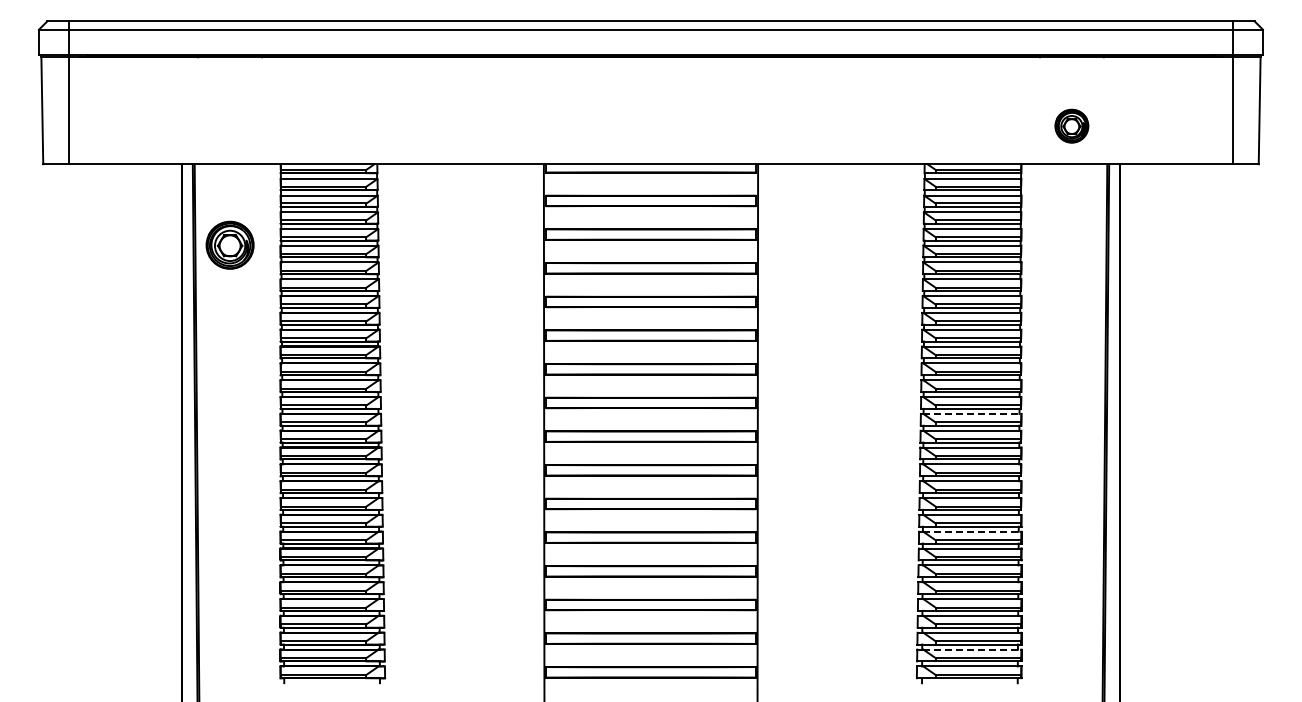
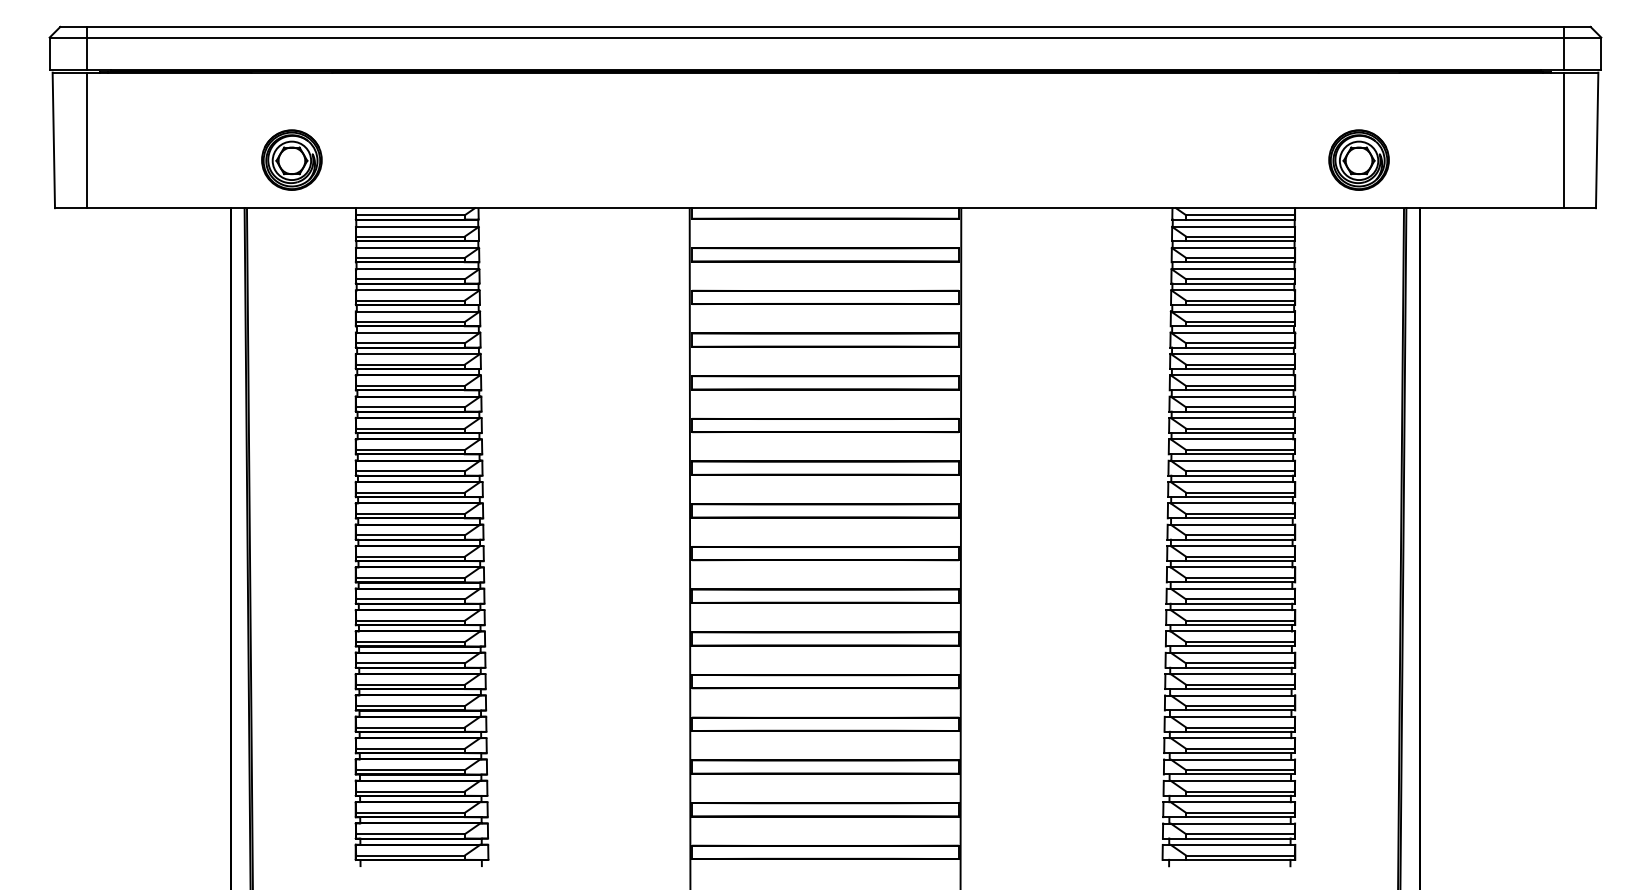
part: (1071, 125) -> (1358, 159), size x1.43
part: (229, 244) -> (291, 159), moved
line: (972, 413) -> (1233, 524), dashed -> solid
line: (972, 531) -> (1233, 673), dashed -> solid
line: (972, 649) -> (1233, 823), dashed -> solid

